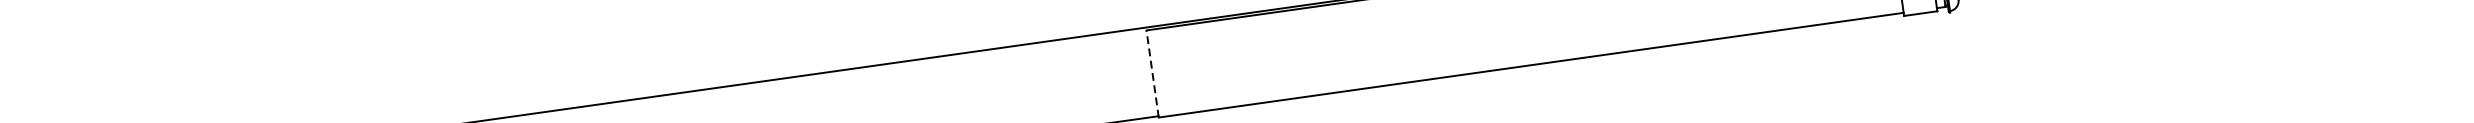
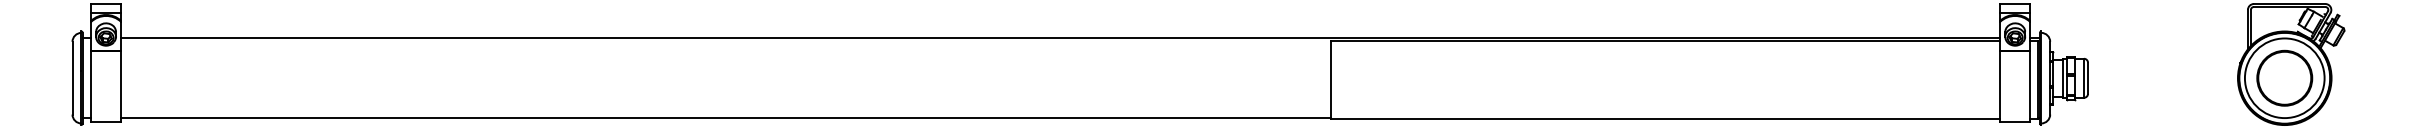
line: (1152, 73) -> (1330, 79), dashed -> solid

